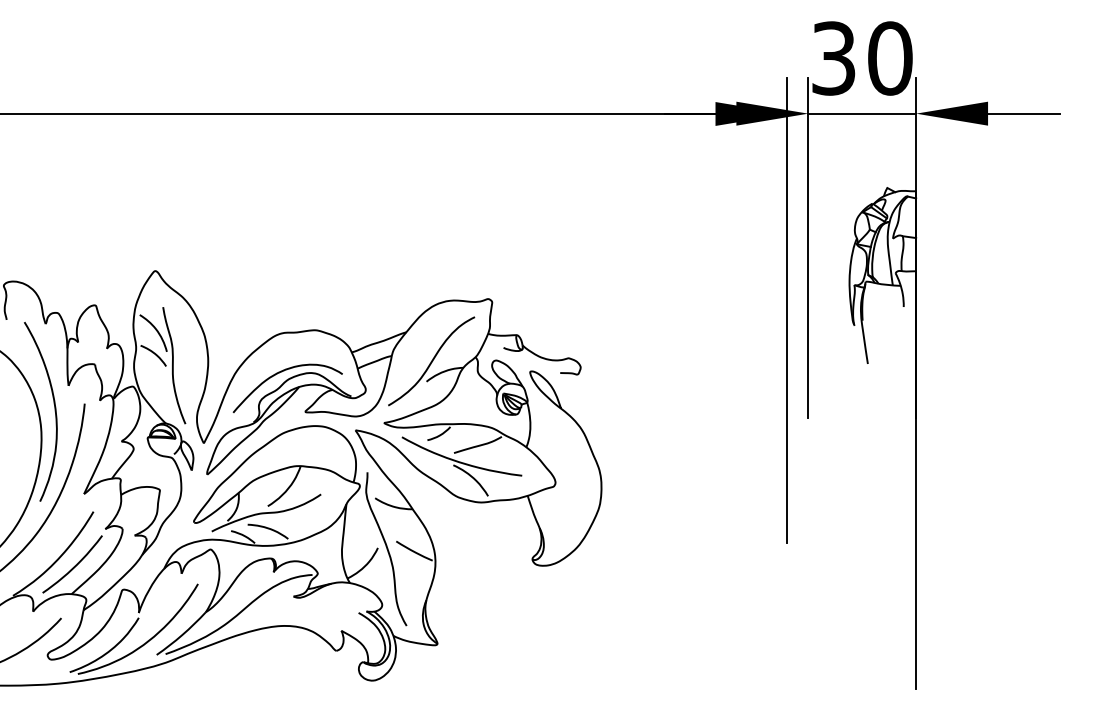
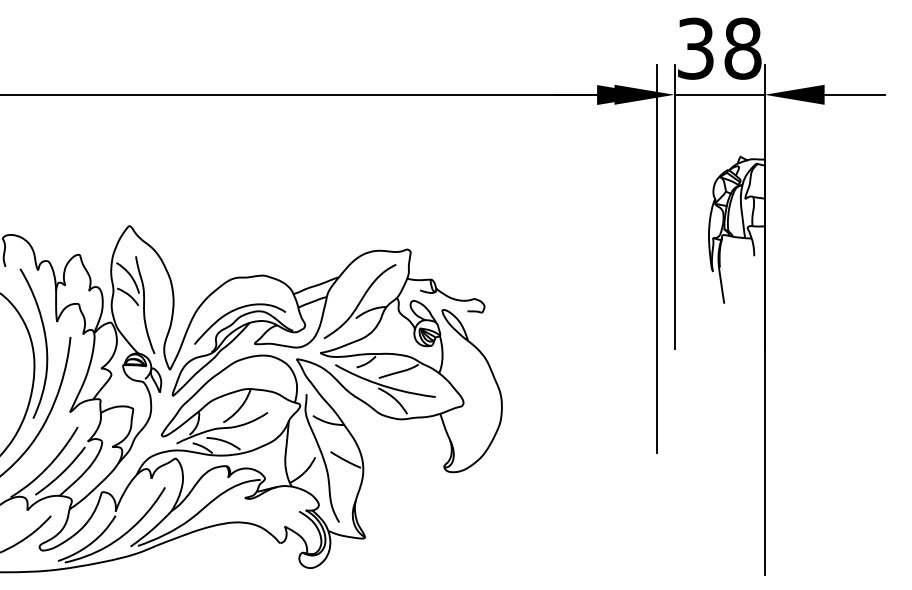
text: (889, 58) -> (742, 48), 30 -> 38

